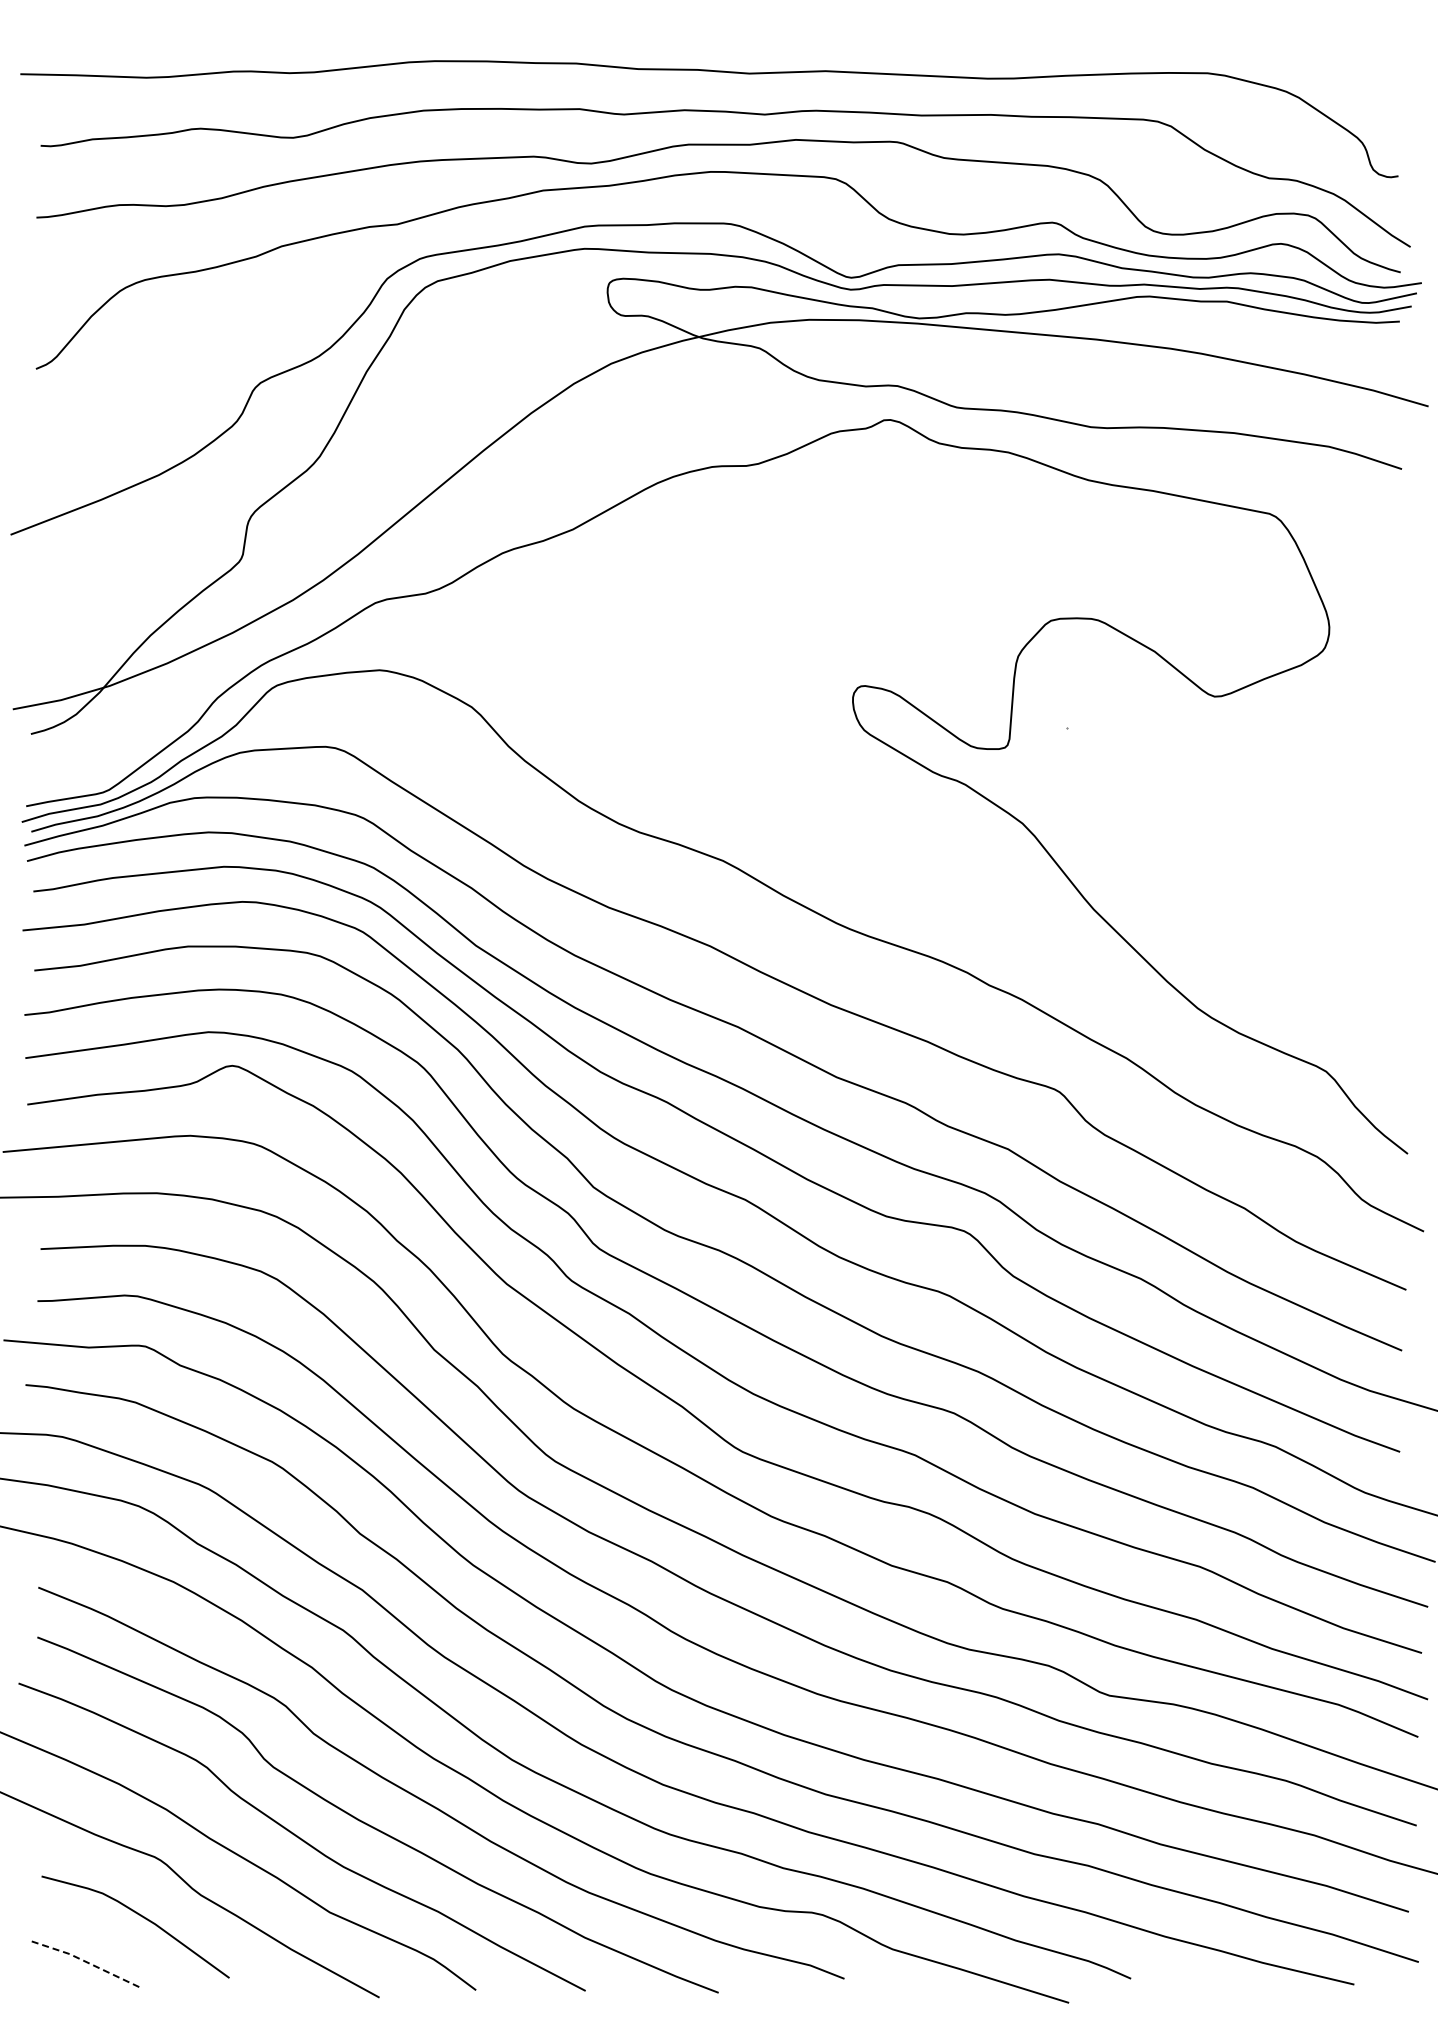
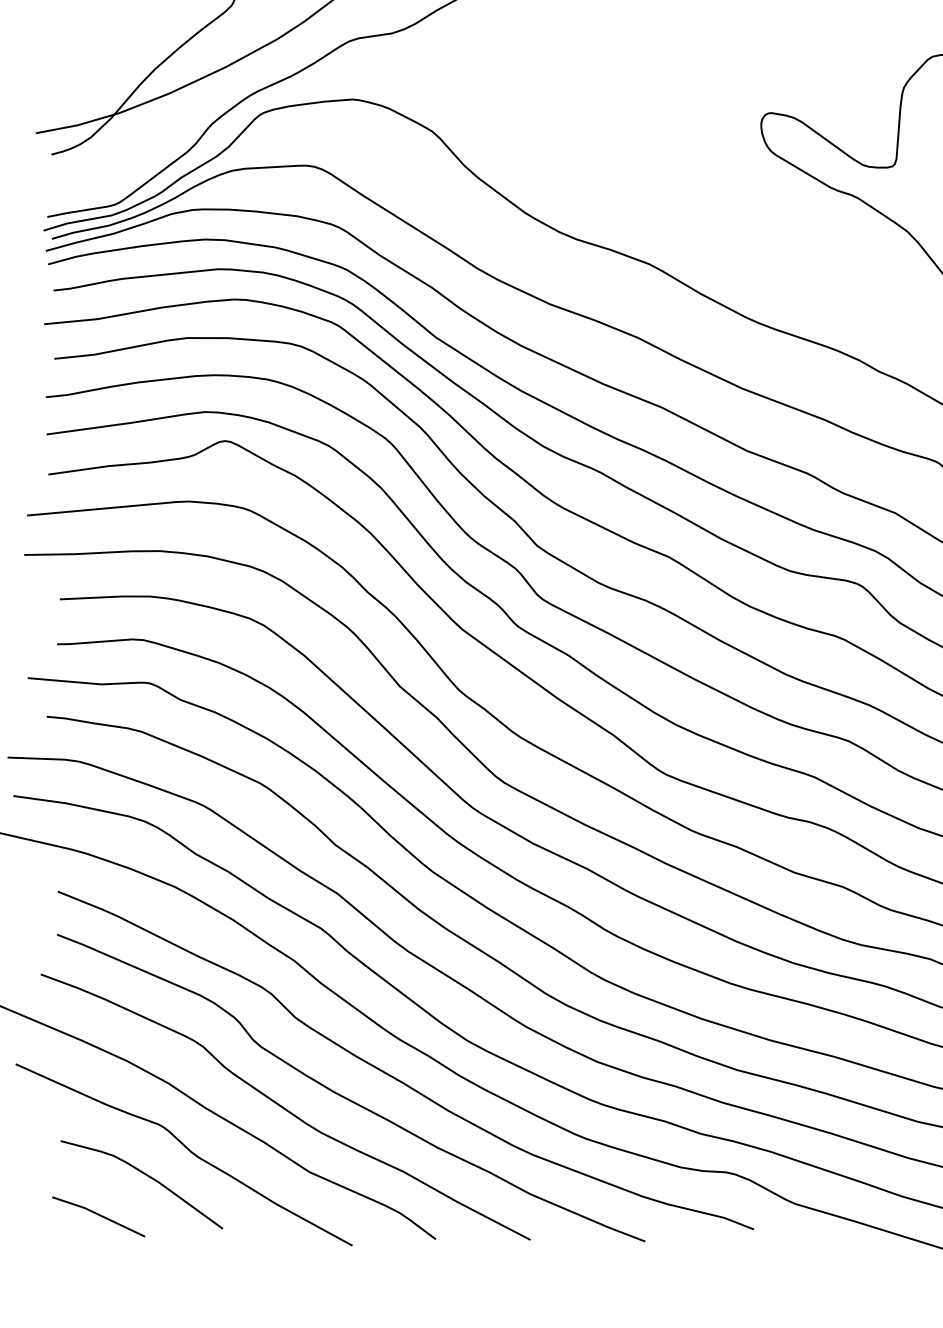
line: (86, 1962) -> (99, 1215), dashed -> solid

